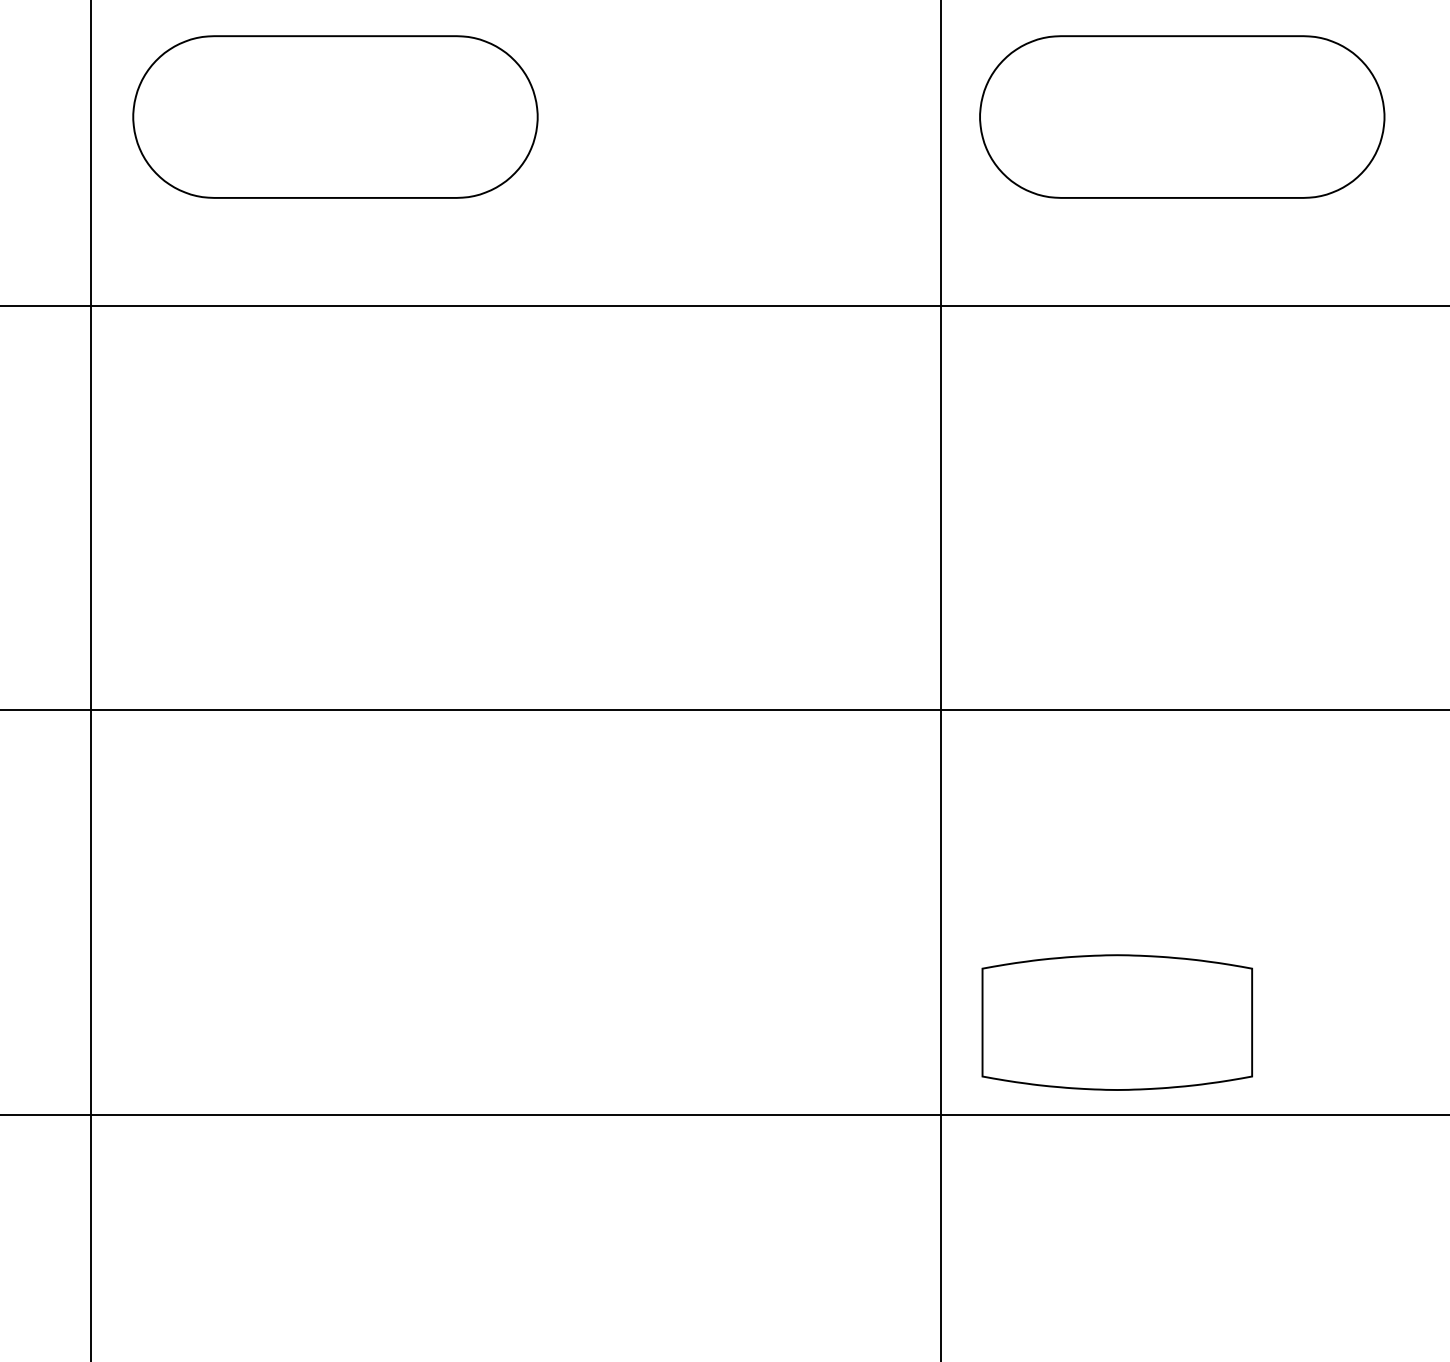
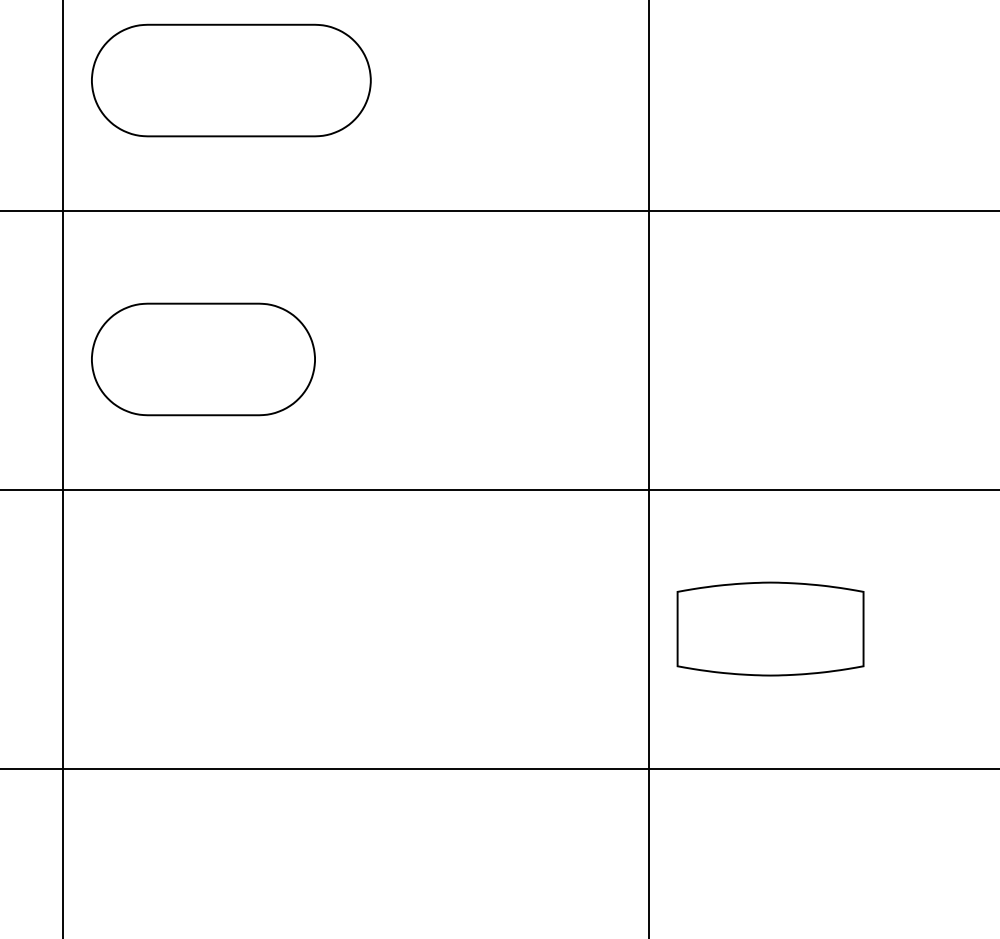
part: (1182, 116) -> (815, 80), removed
part: (295, 521) -> (203, 359), added
part: (1117, 1021) -> (770, 628), moved

